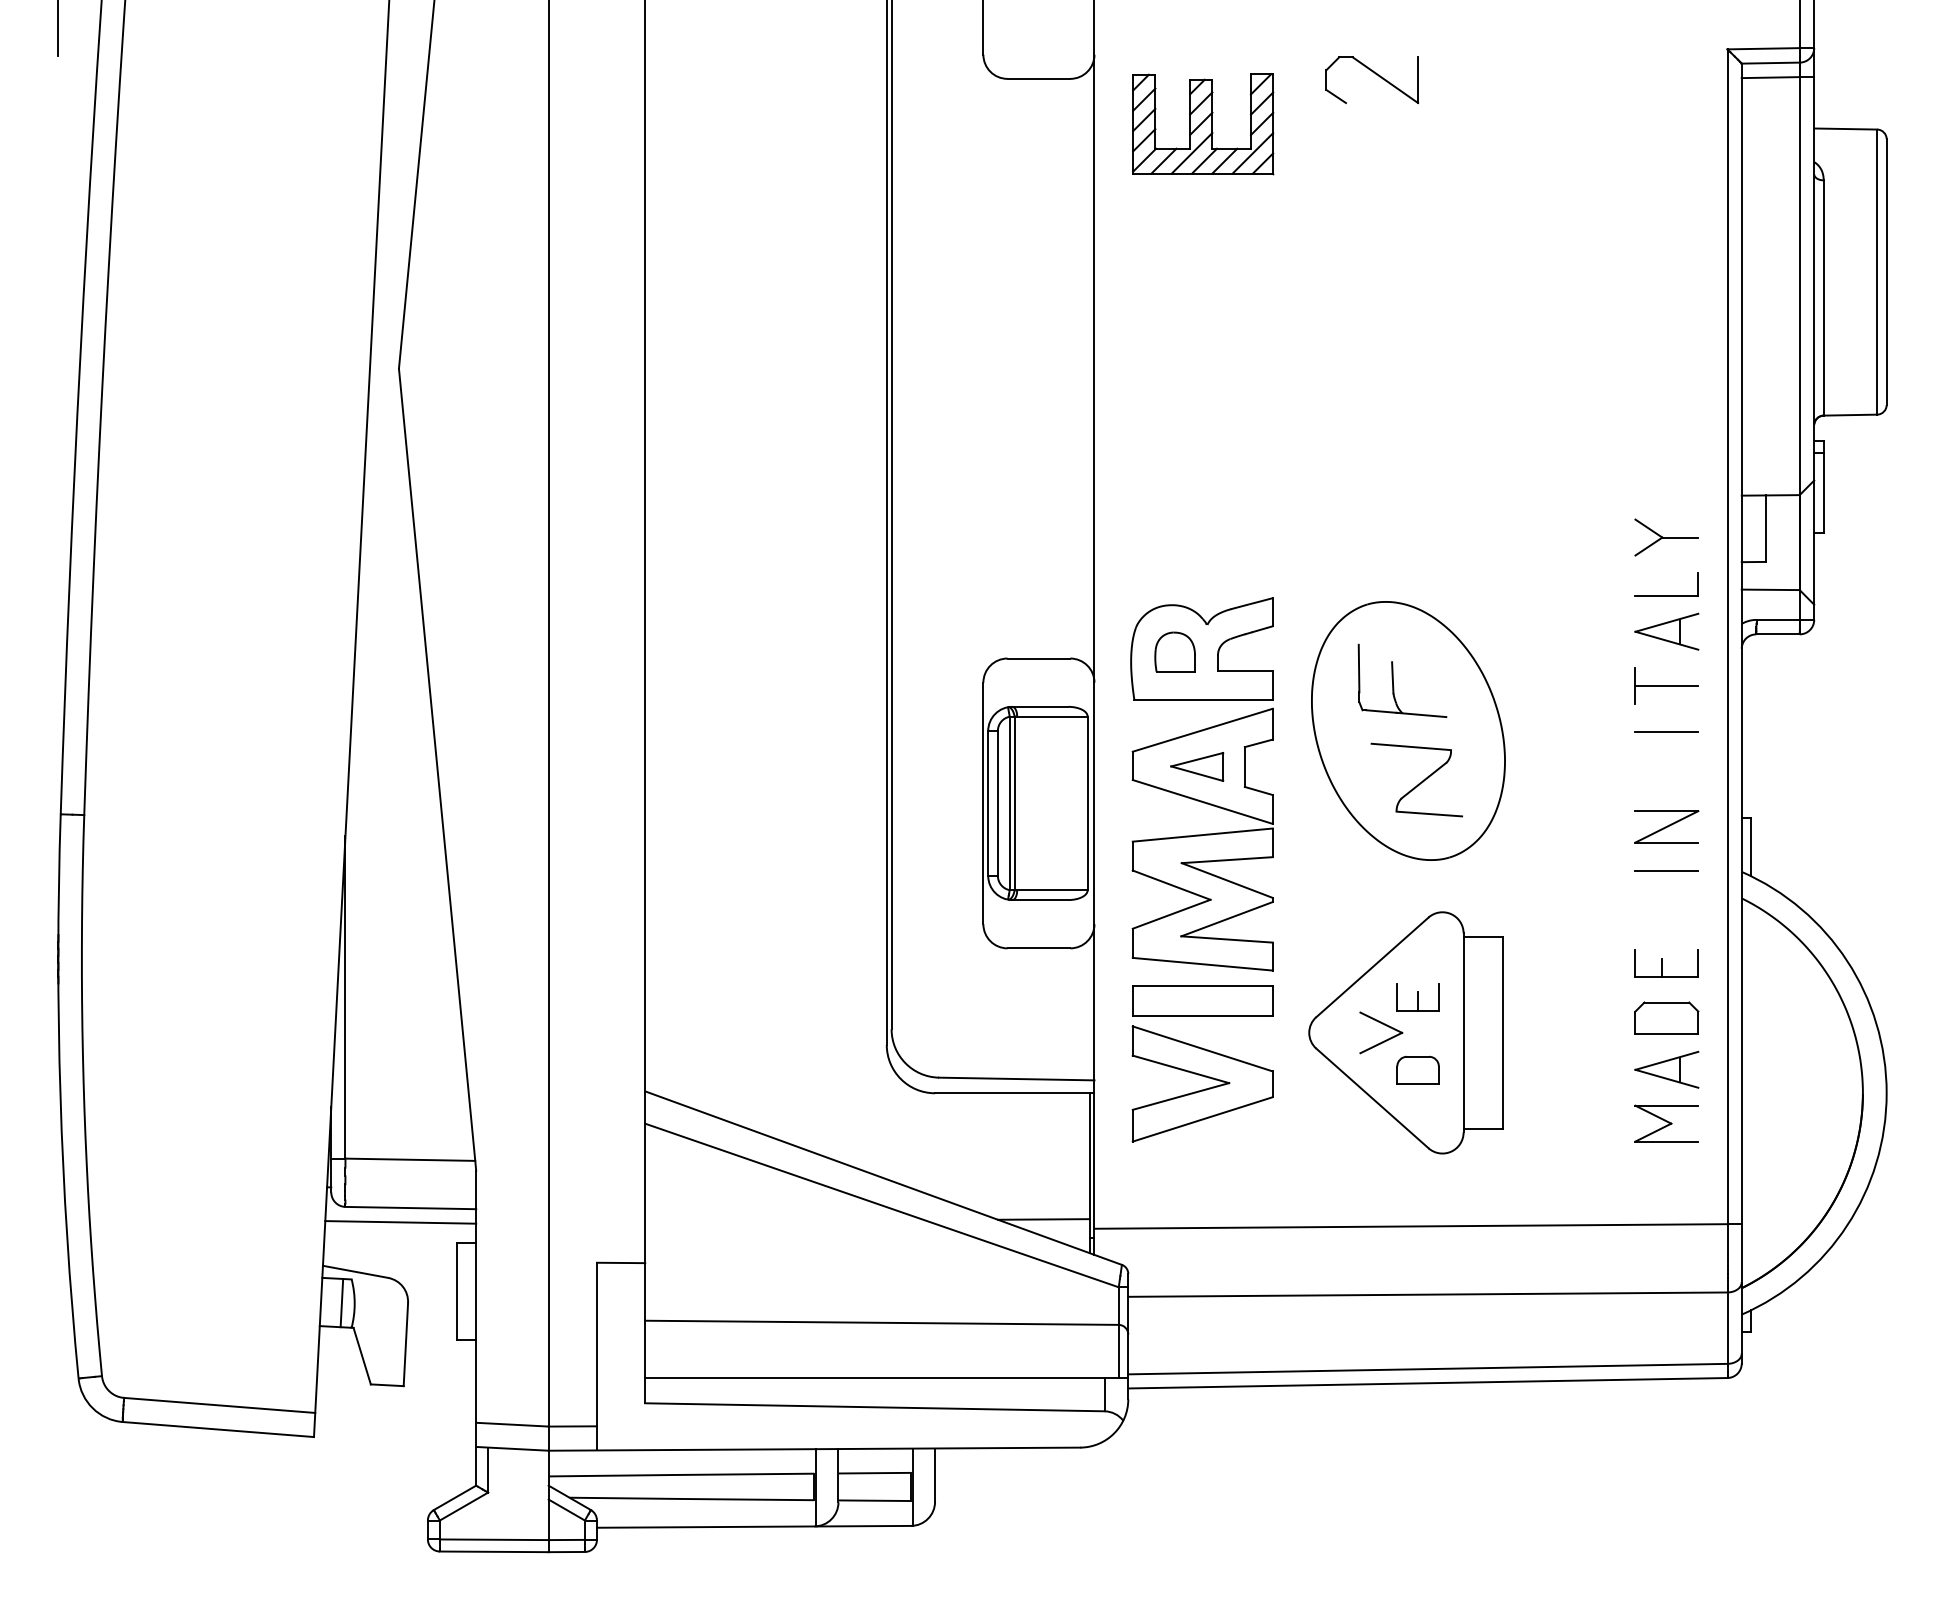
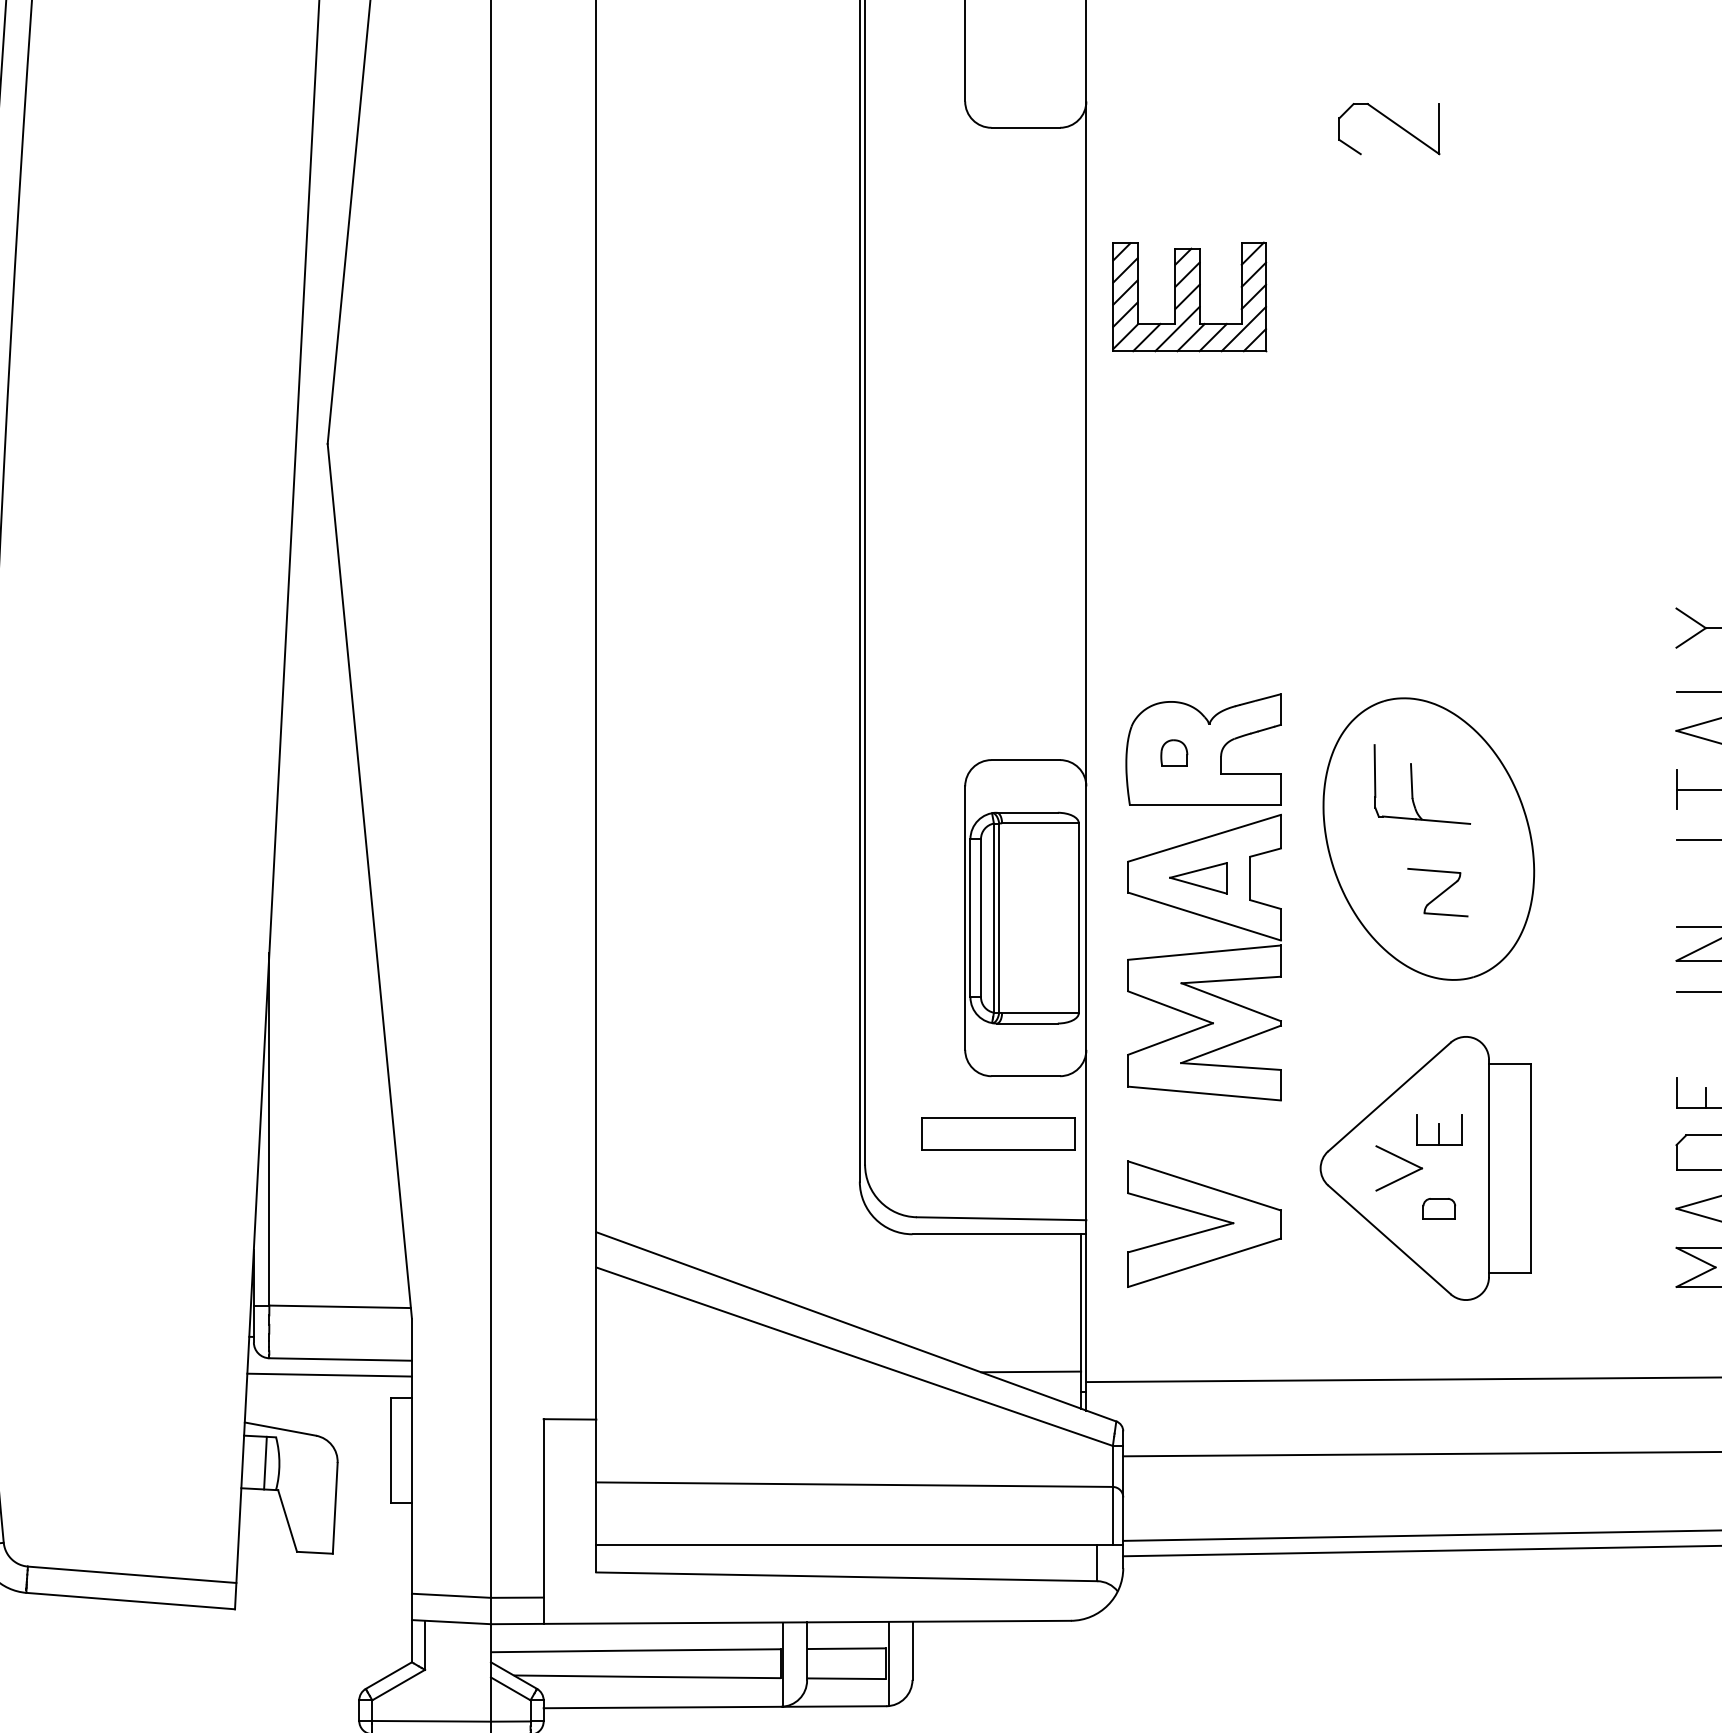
part: (1203, 124) -> (1190, 297), moved
part: (1174, 651) -> (1173, 752), size x0.6
part: (1416, 779) -> (1437, 892), size x0.6
part: (1202, 1000) -> (998, 1133), moved
part: (1417, 1069) -> (1438, 1208), size x0.7

